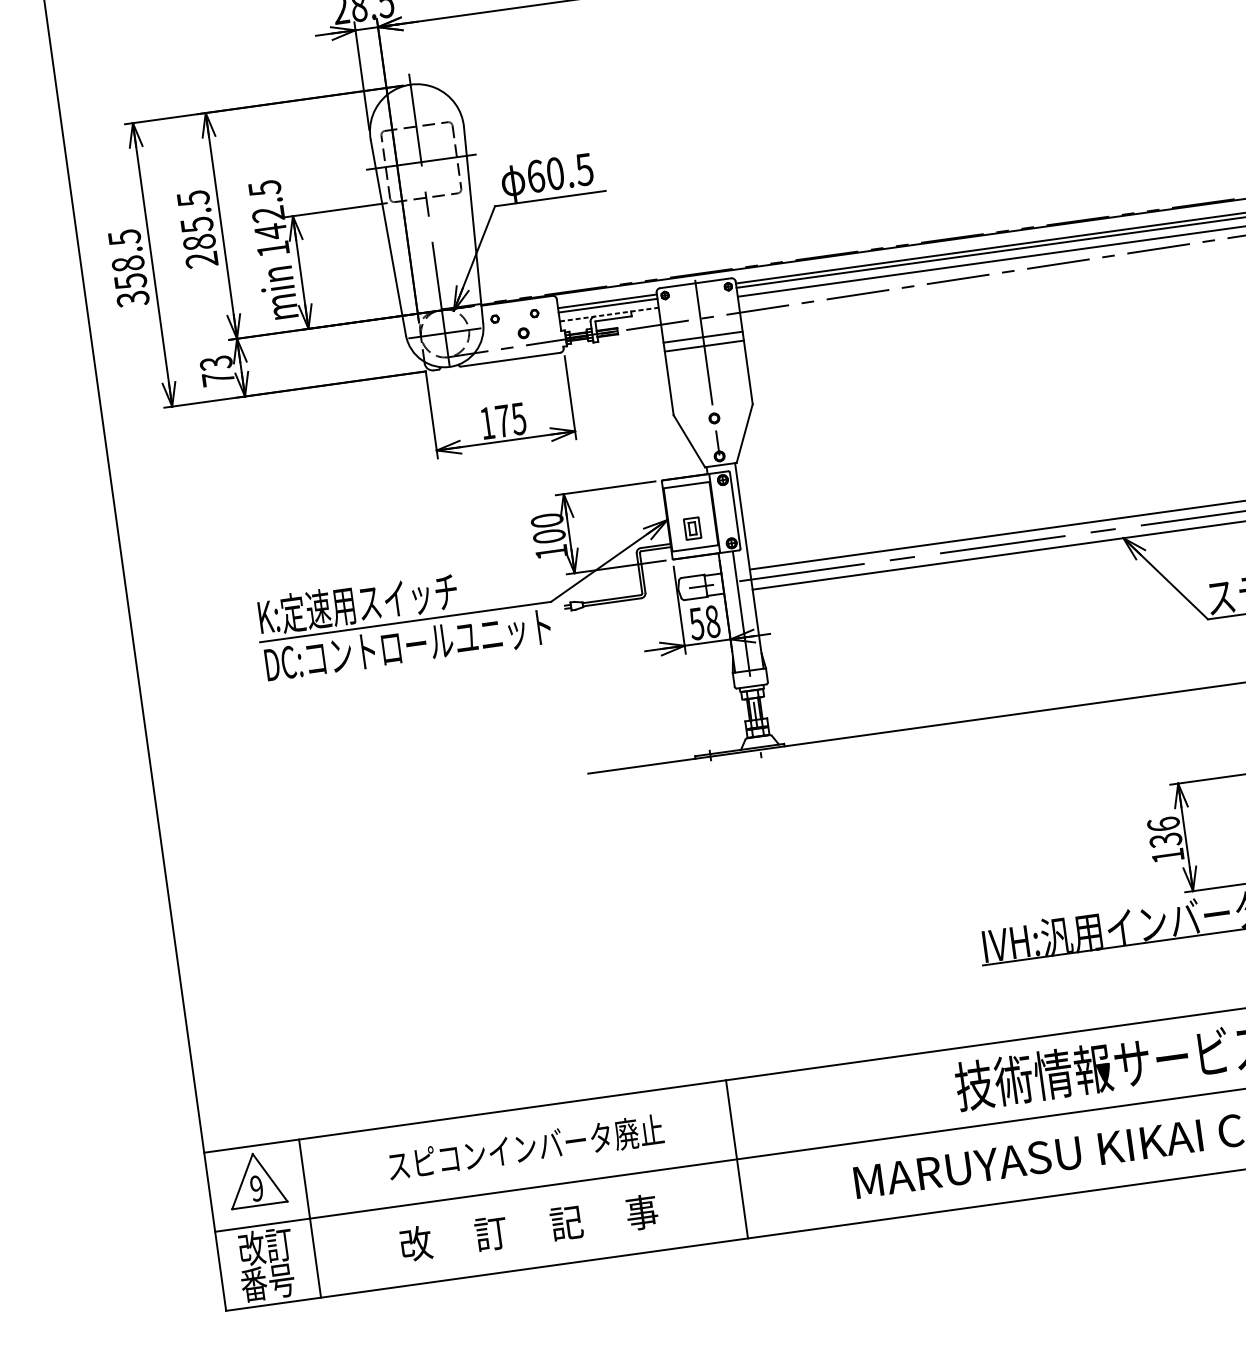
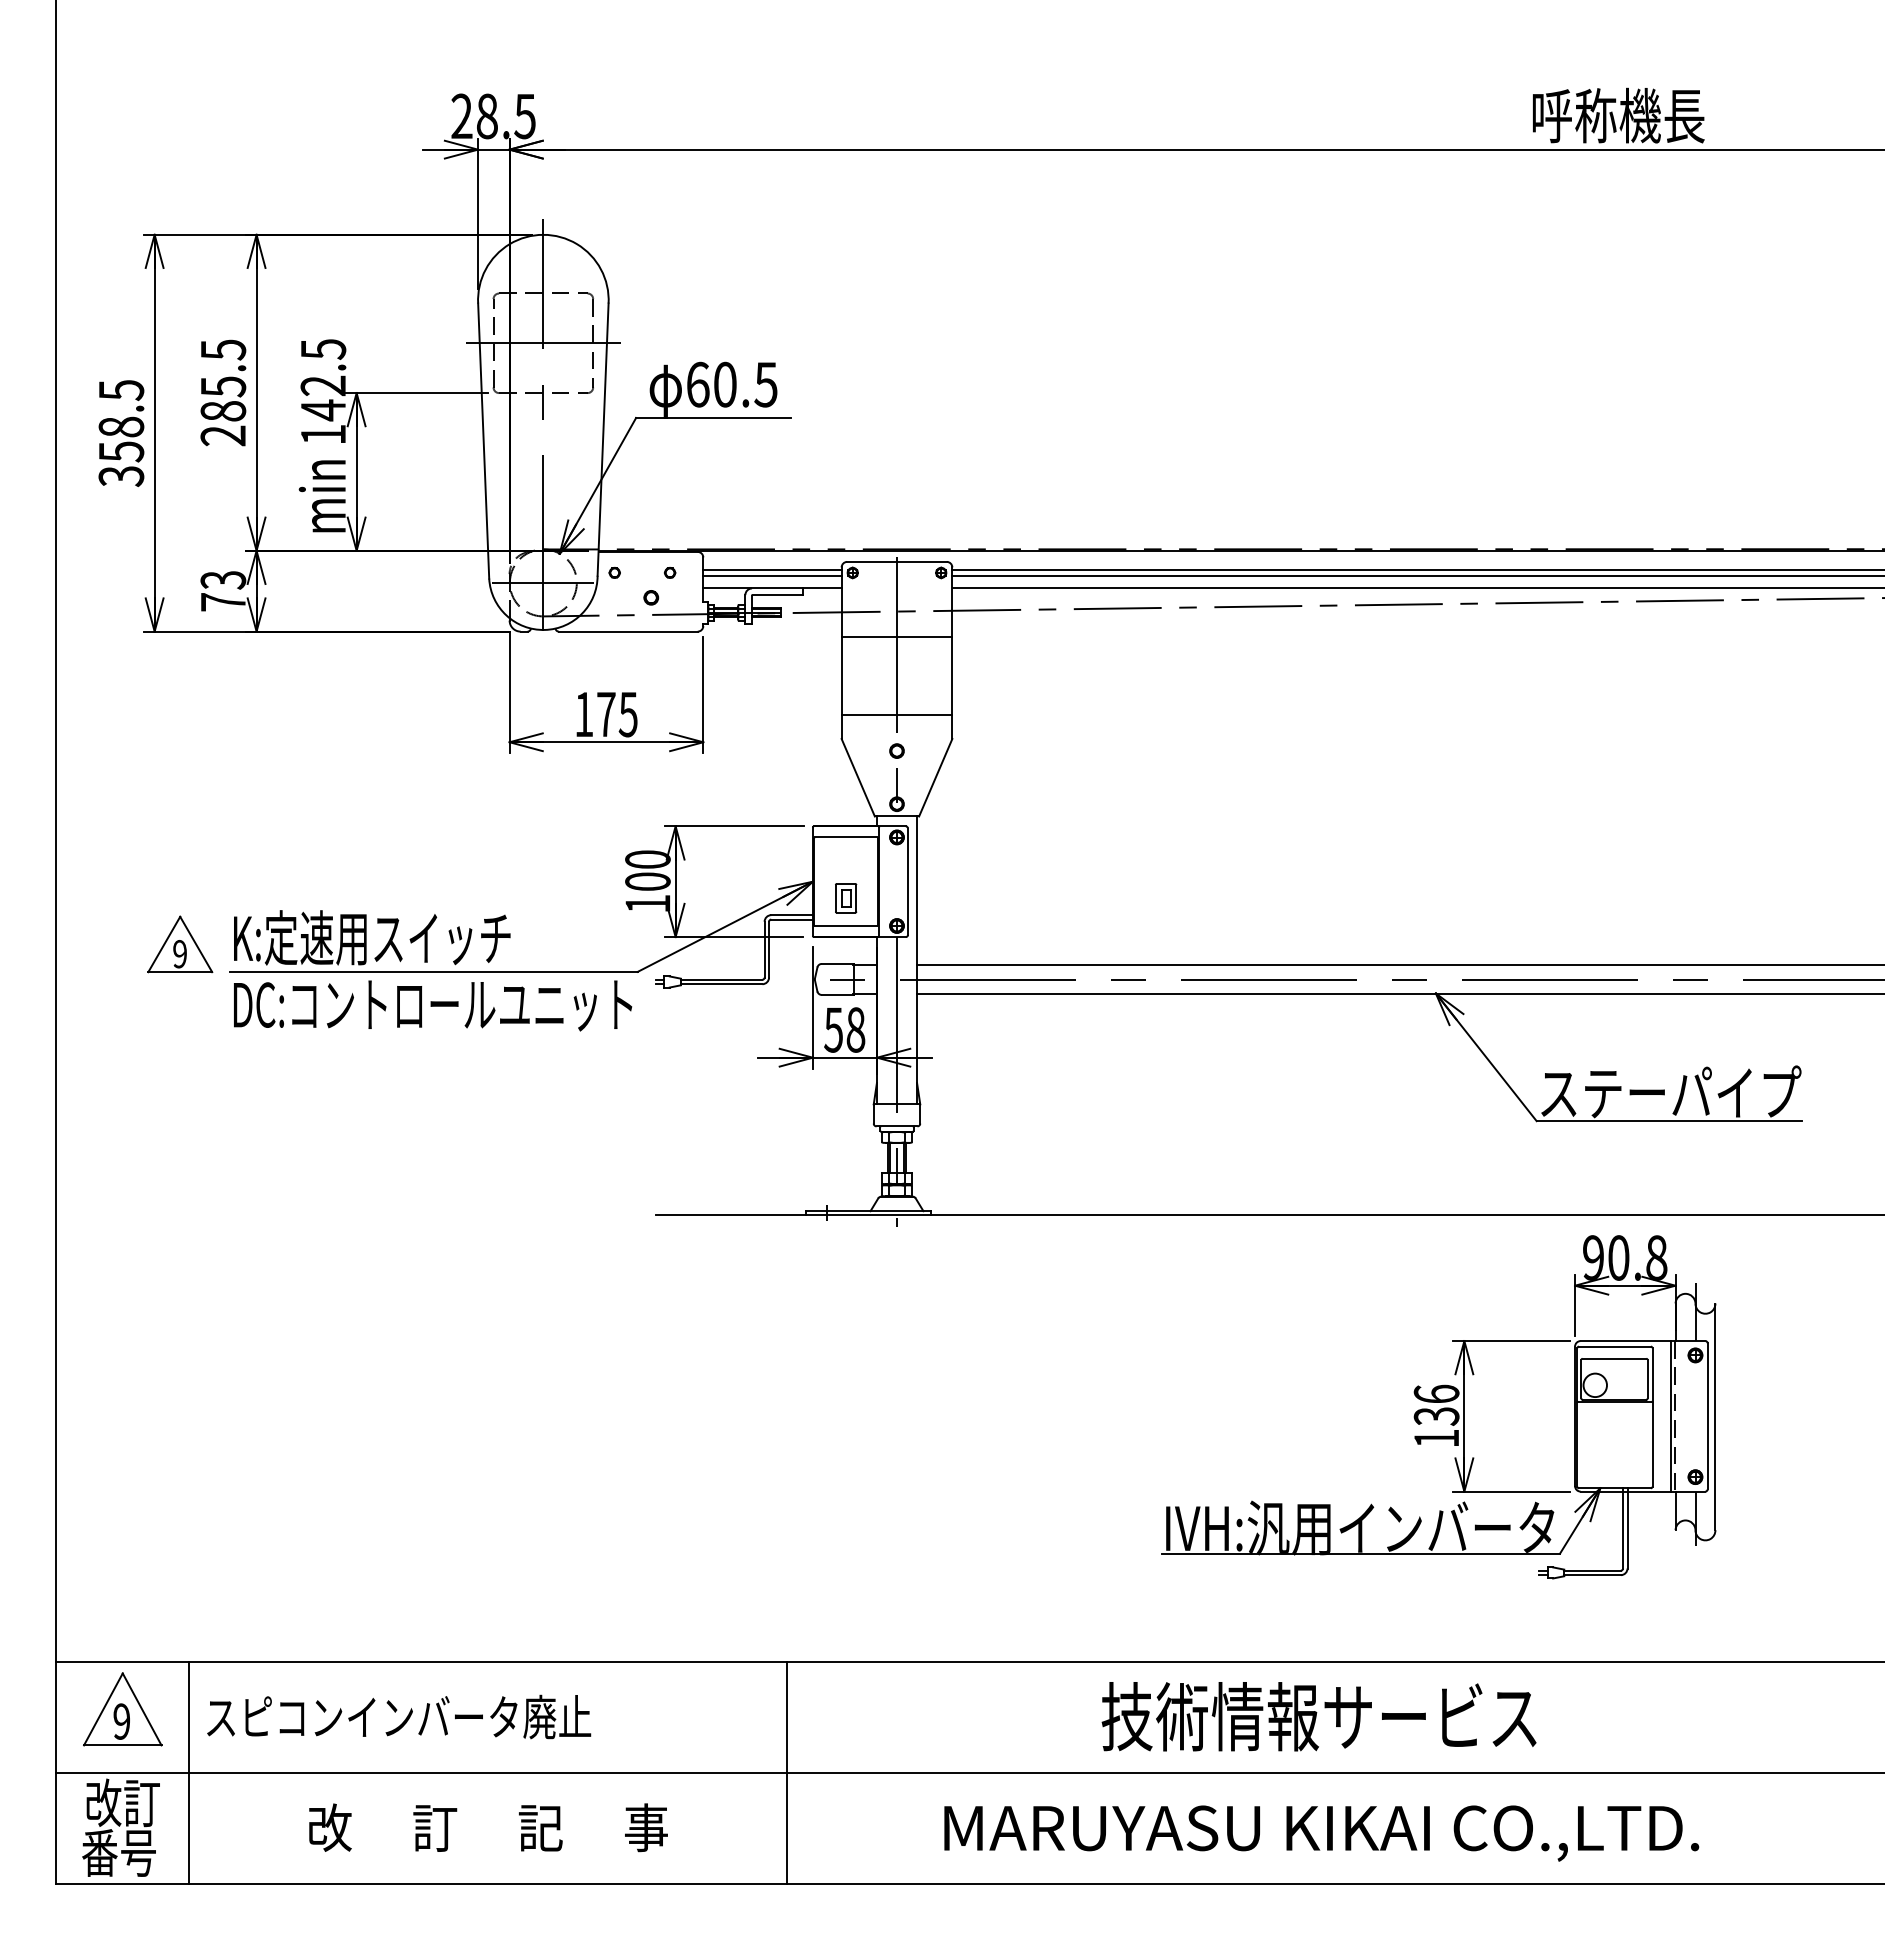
line: (610, 314) -> (773, 588), dashed -> solid
line: (703, 345) -> (896, 714), moved
part: (221, 627) -> (180, 944), added
text: (526, 1147) -> (399, 1716), moved

